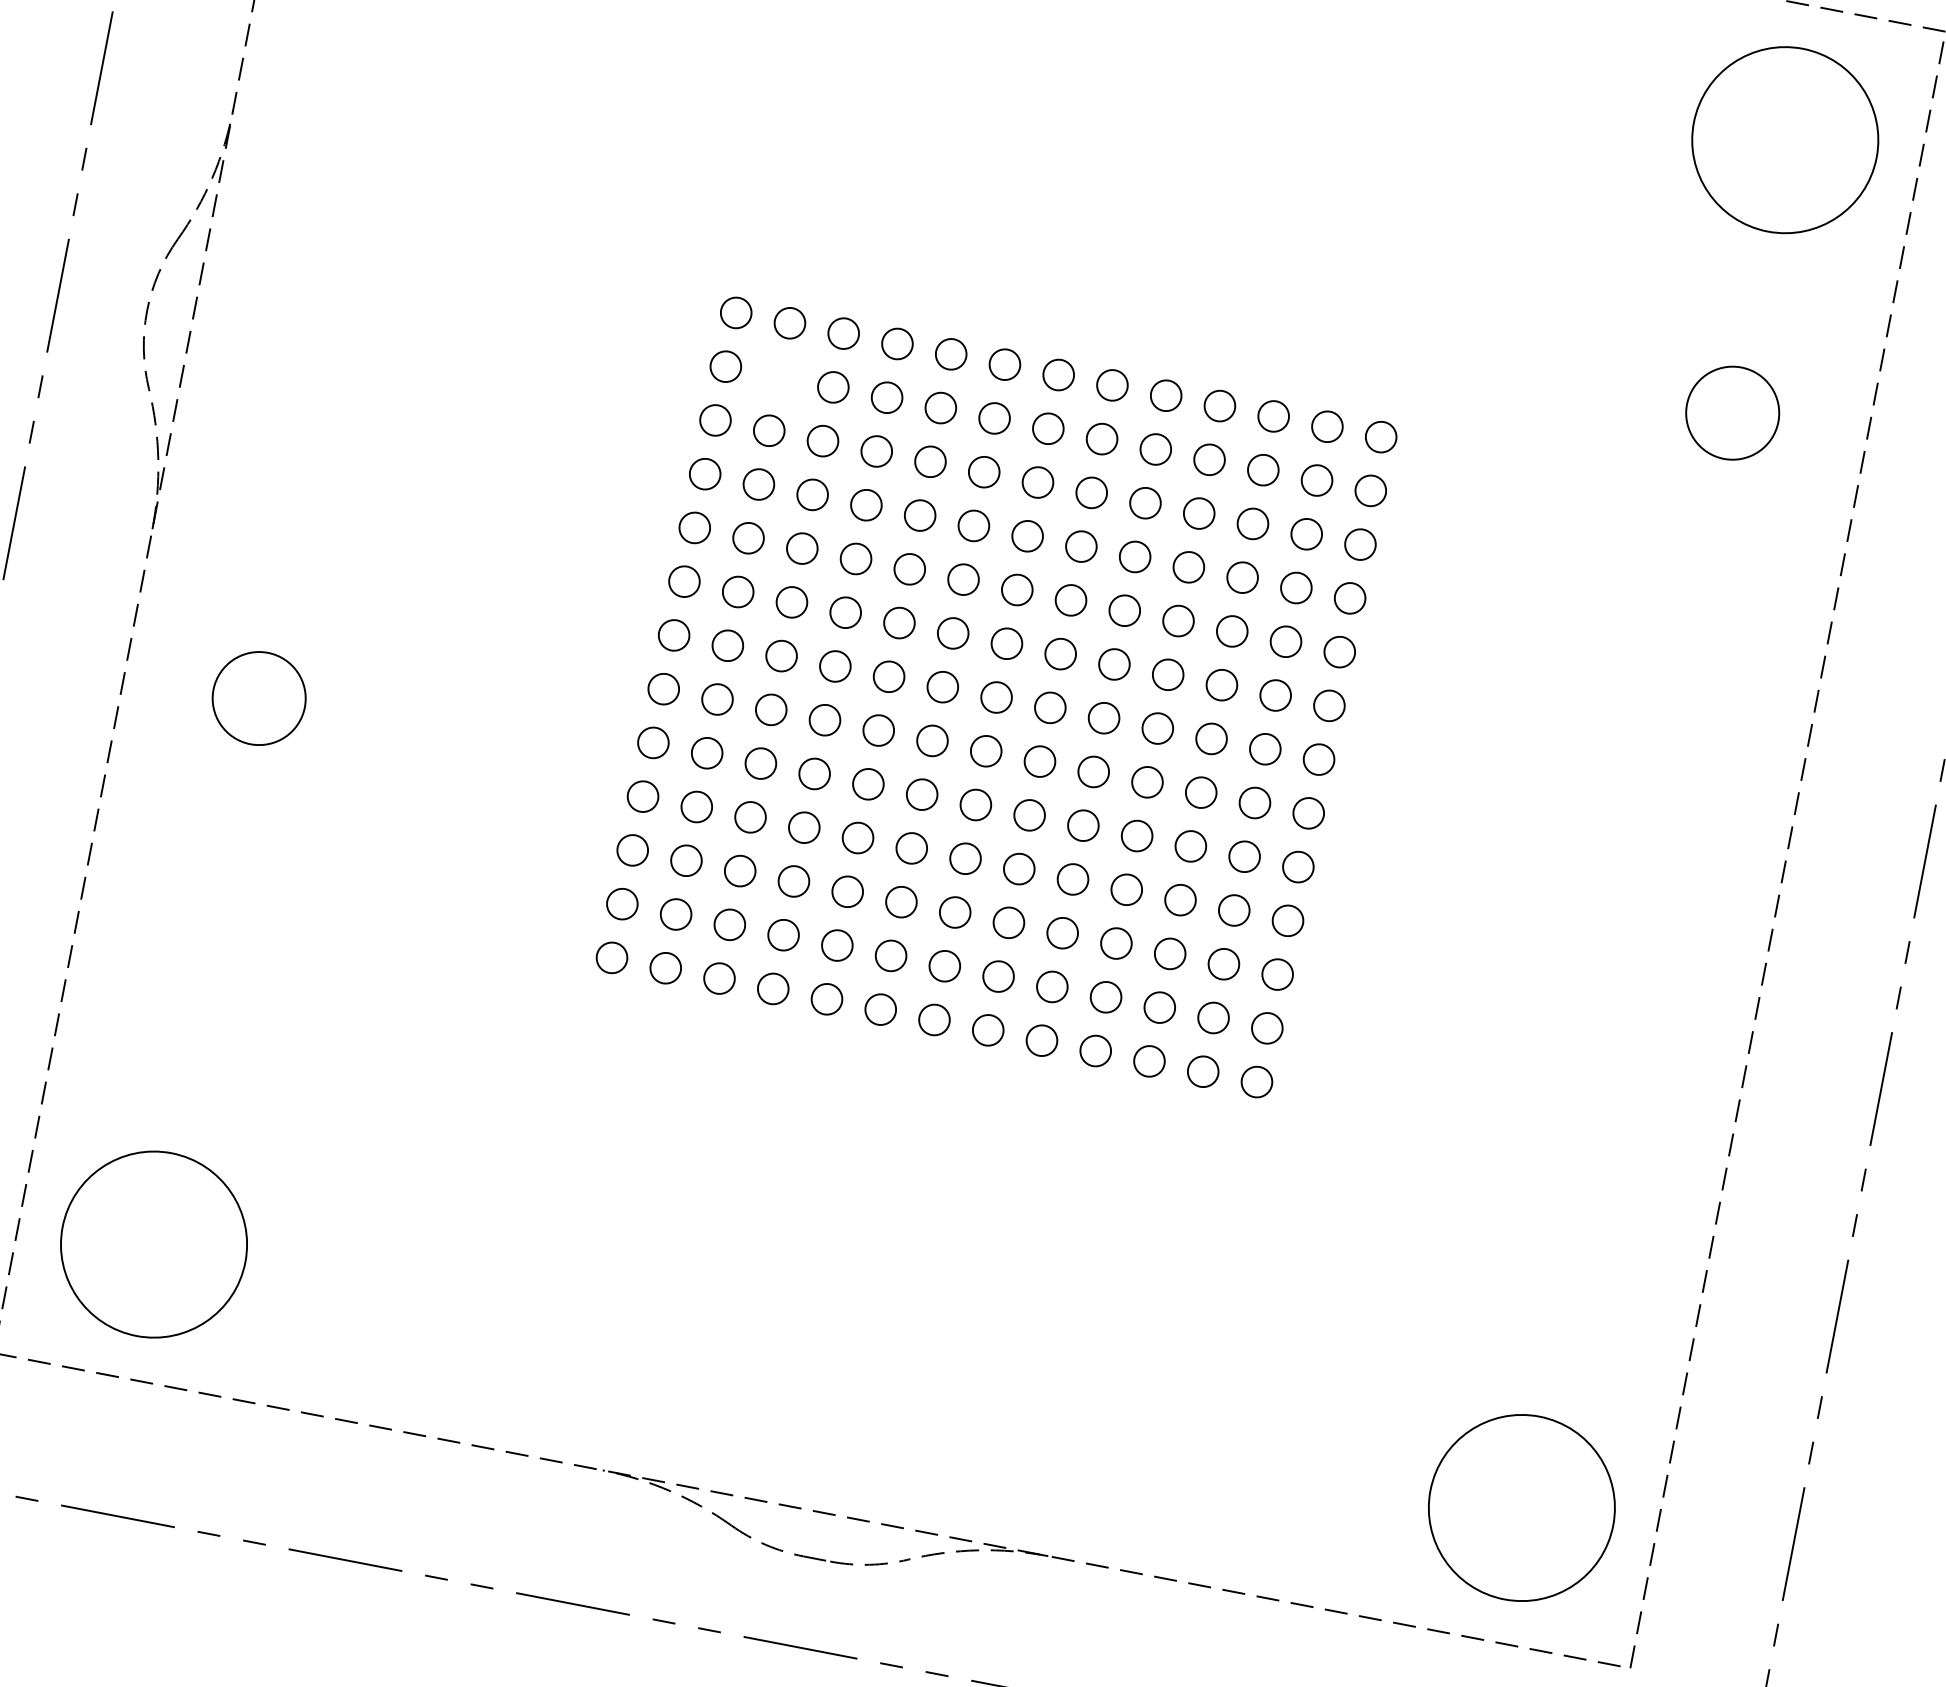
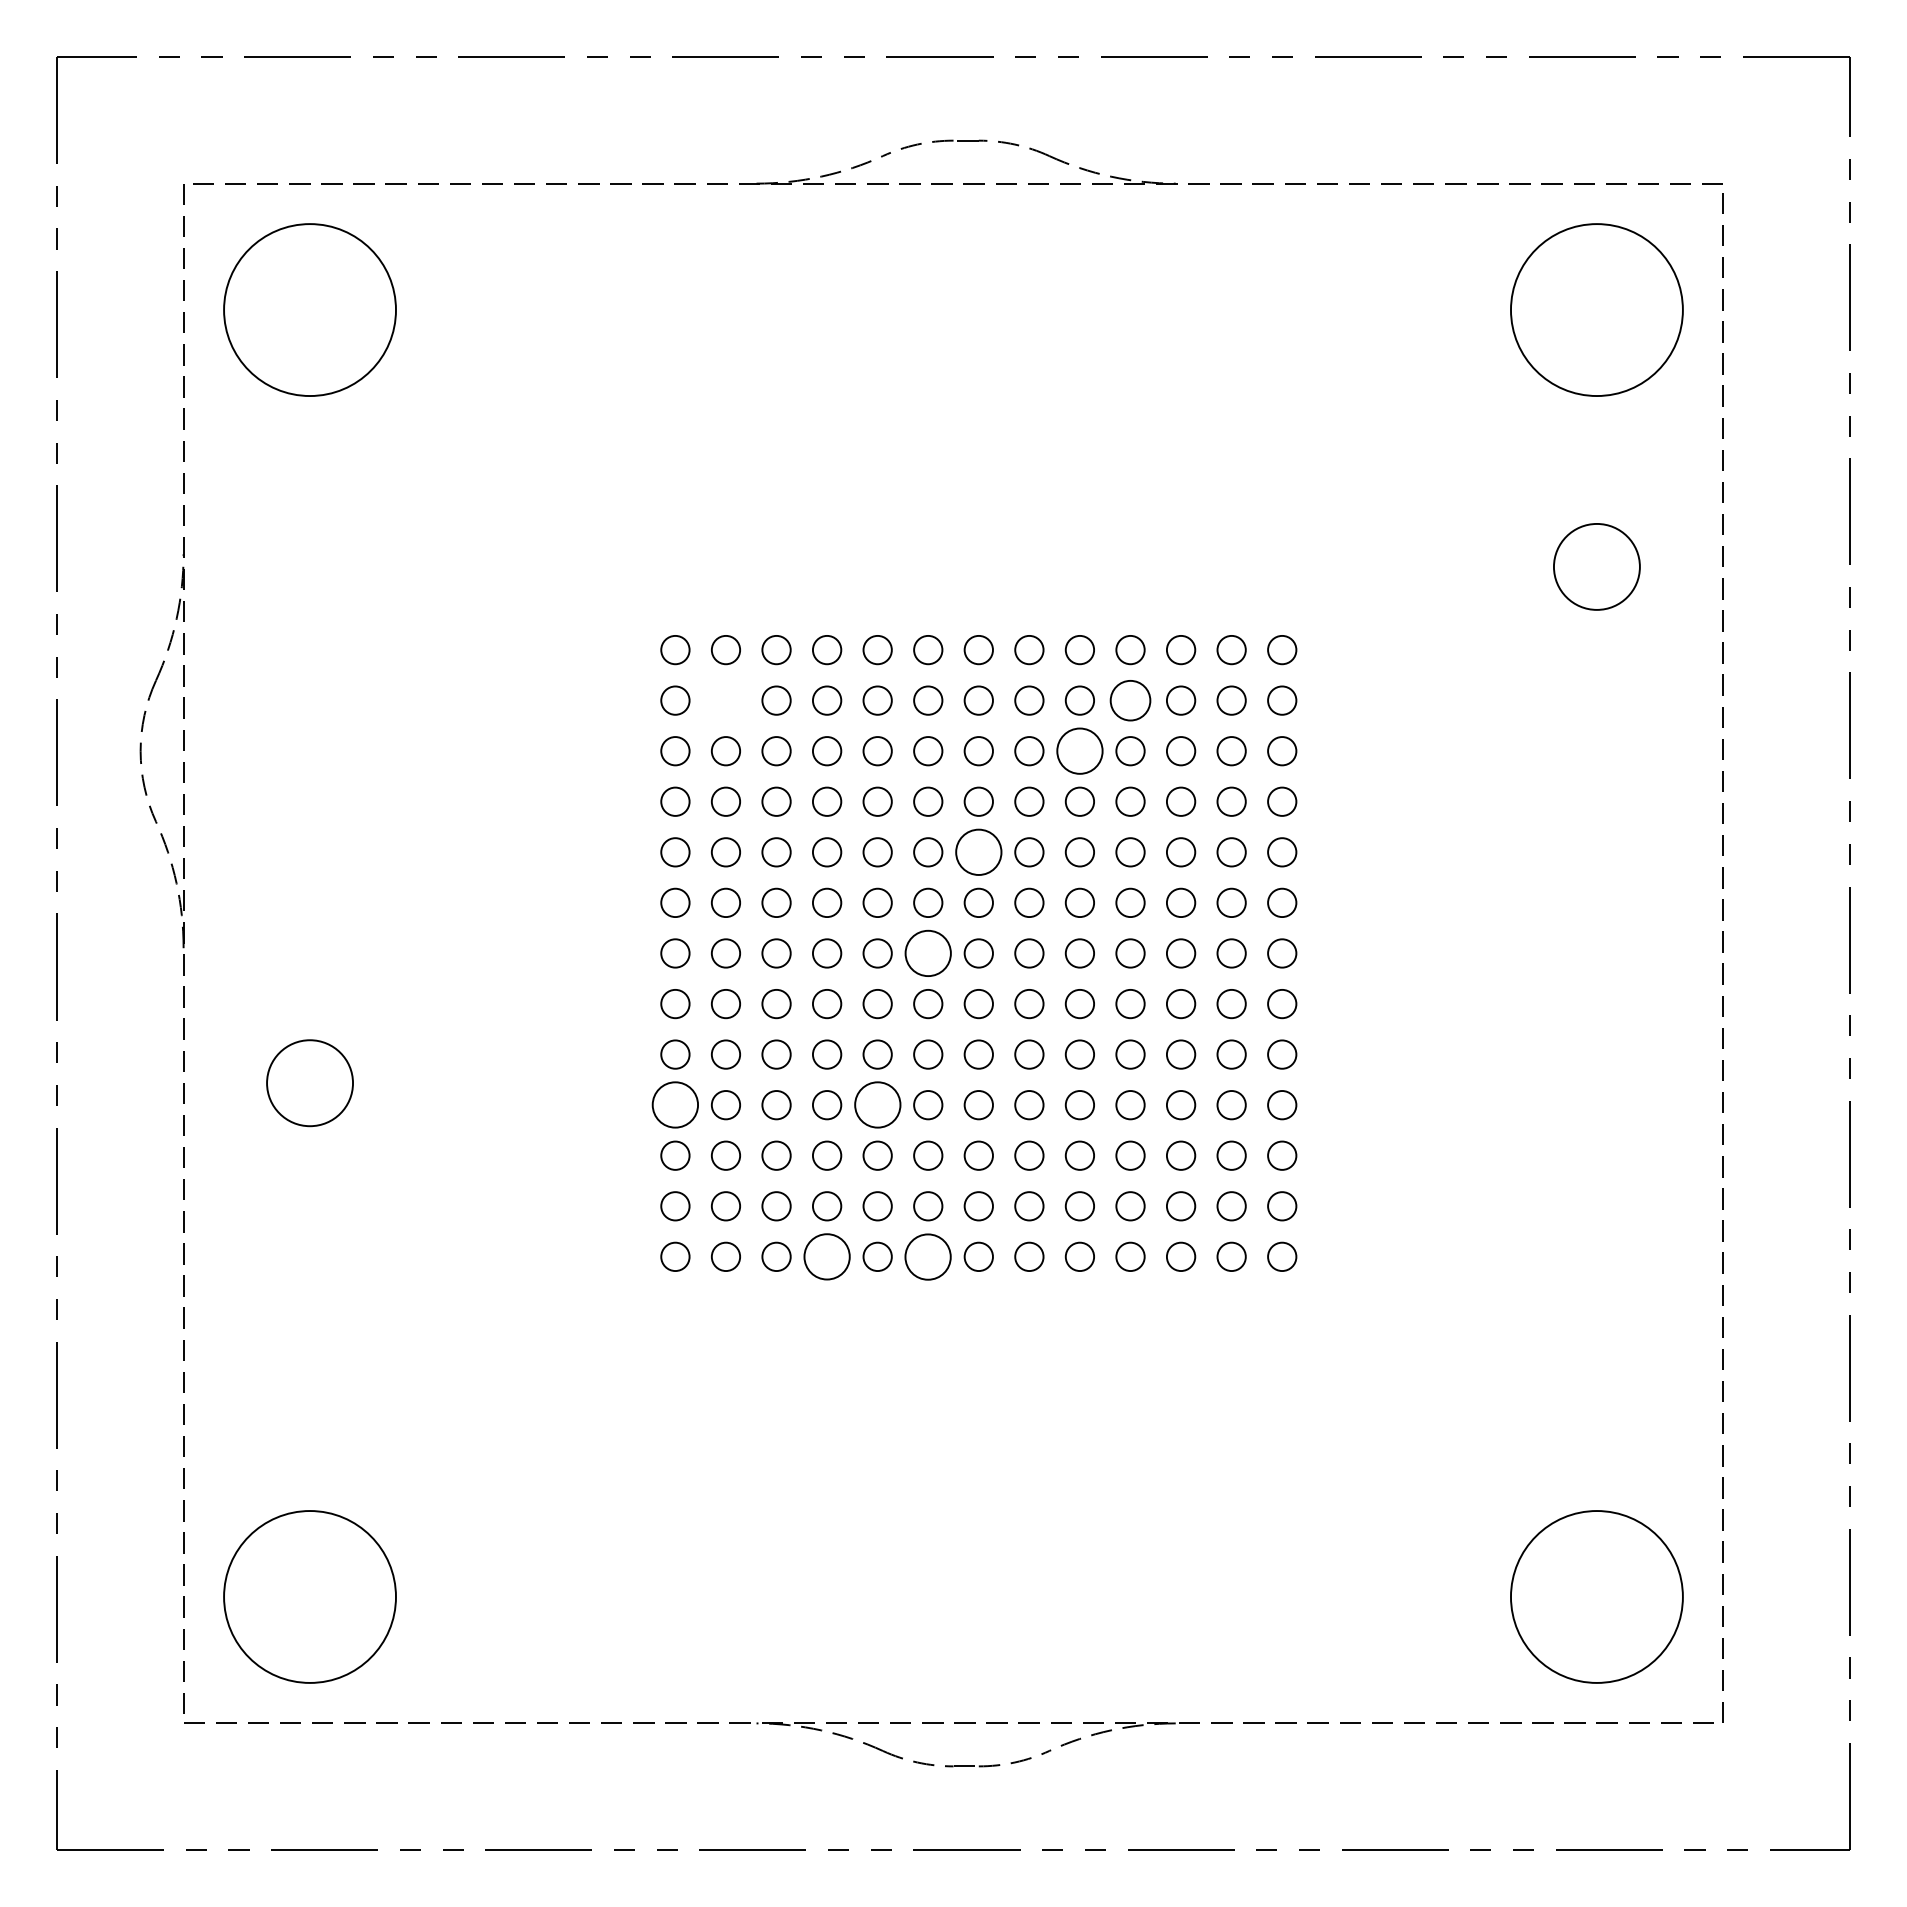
circle: (1209, 459) -> (1130, 700), size x1.4
circle: (1144, 503) -> (1079, 751), size x1.6
circle: (1016, 590) -> (978, 852), size x1.6
circle: (943, 687) -> (928, 953), size x1.6
circle: (643, 797) -> (675, 1105), size x1.6
circle: (857, 838) -> (877, 1105), size x1.6
circle: (772, 988) -> (826, 1256), size x1.6
circle: (881, 1009) -> (928, 1256), size x1.6

